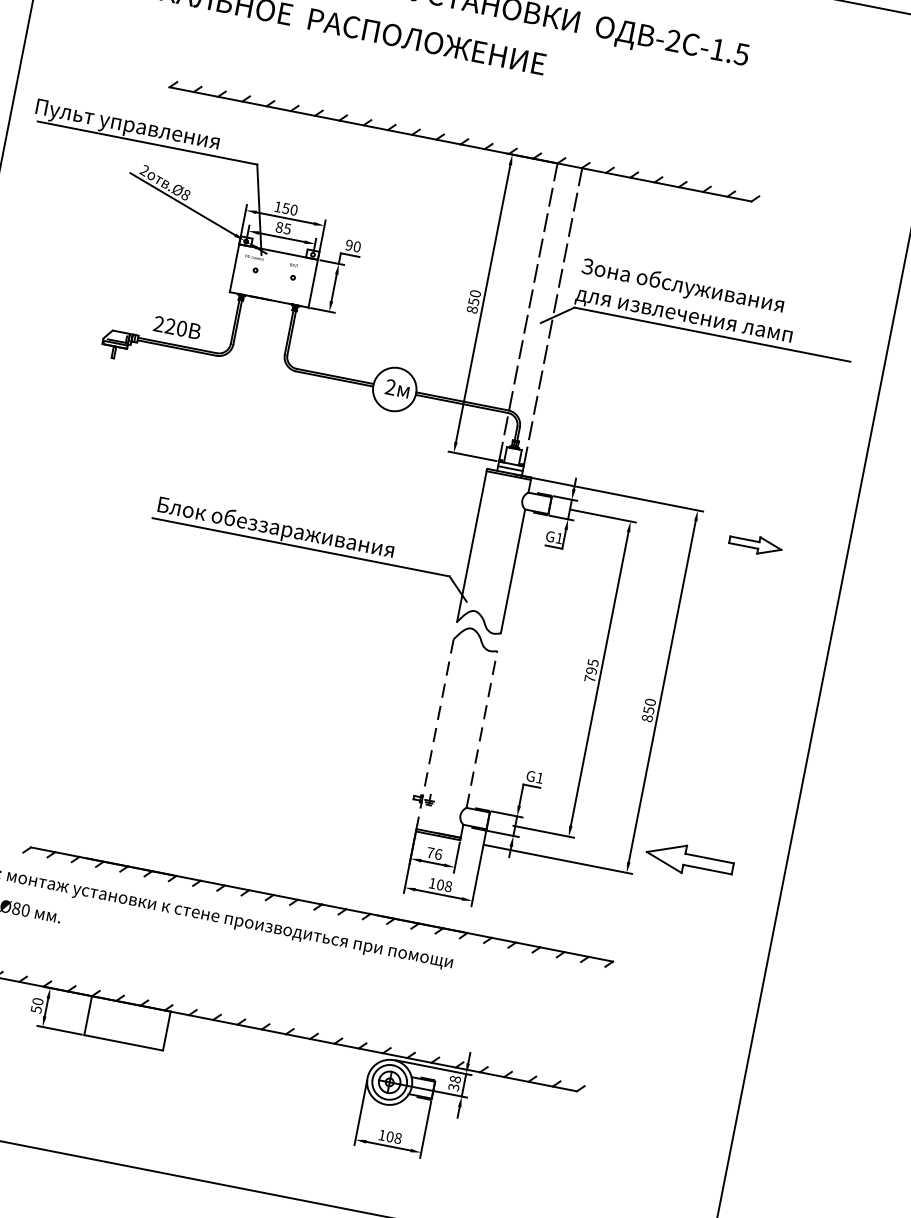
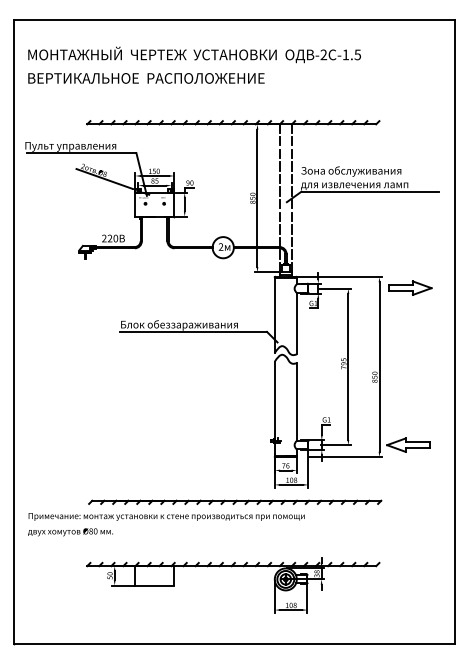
part: (756, 543) -> (410, 287), size x1.67
line: (481, 730) -> (296, 402), dashed -> solid
line: (434, 733) -> (274, 408), dashed -> solid

